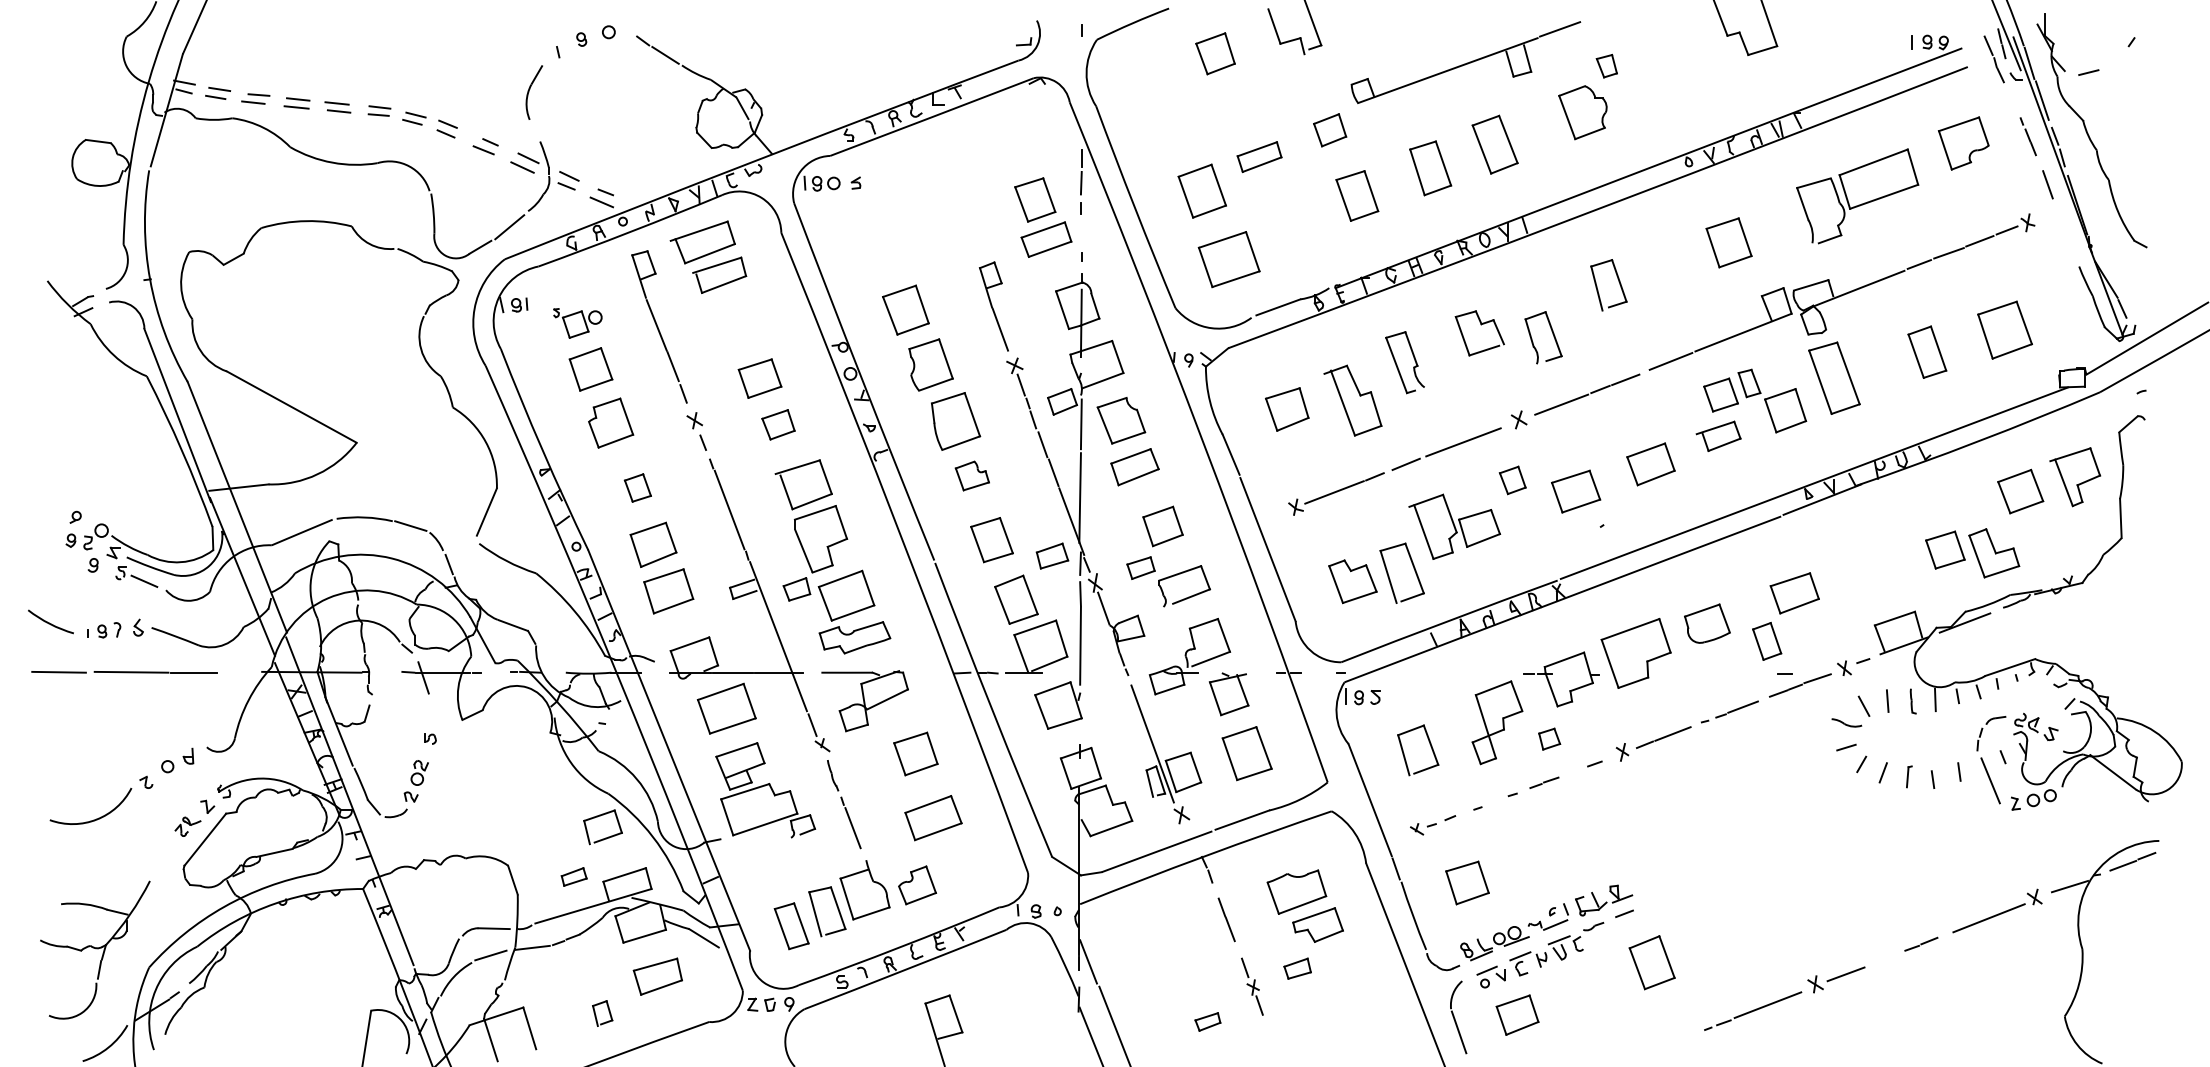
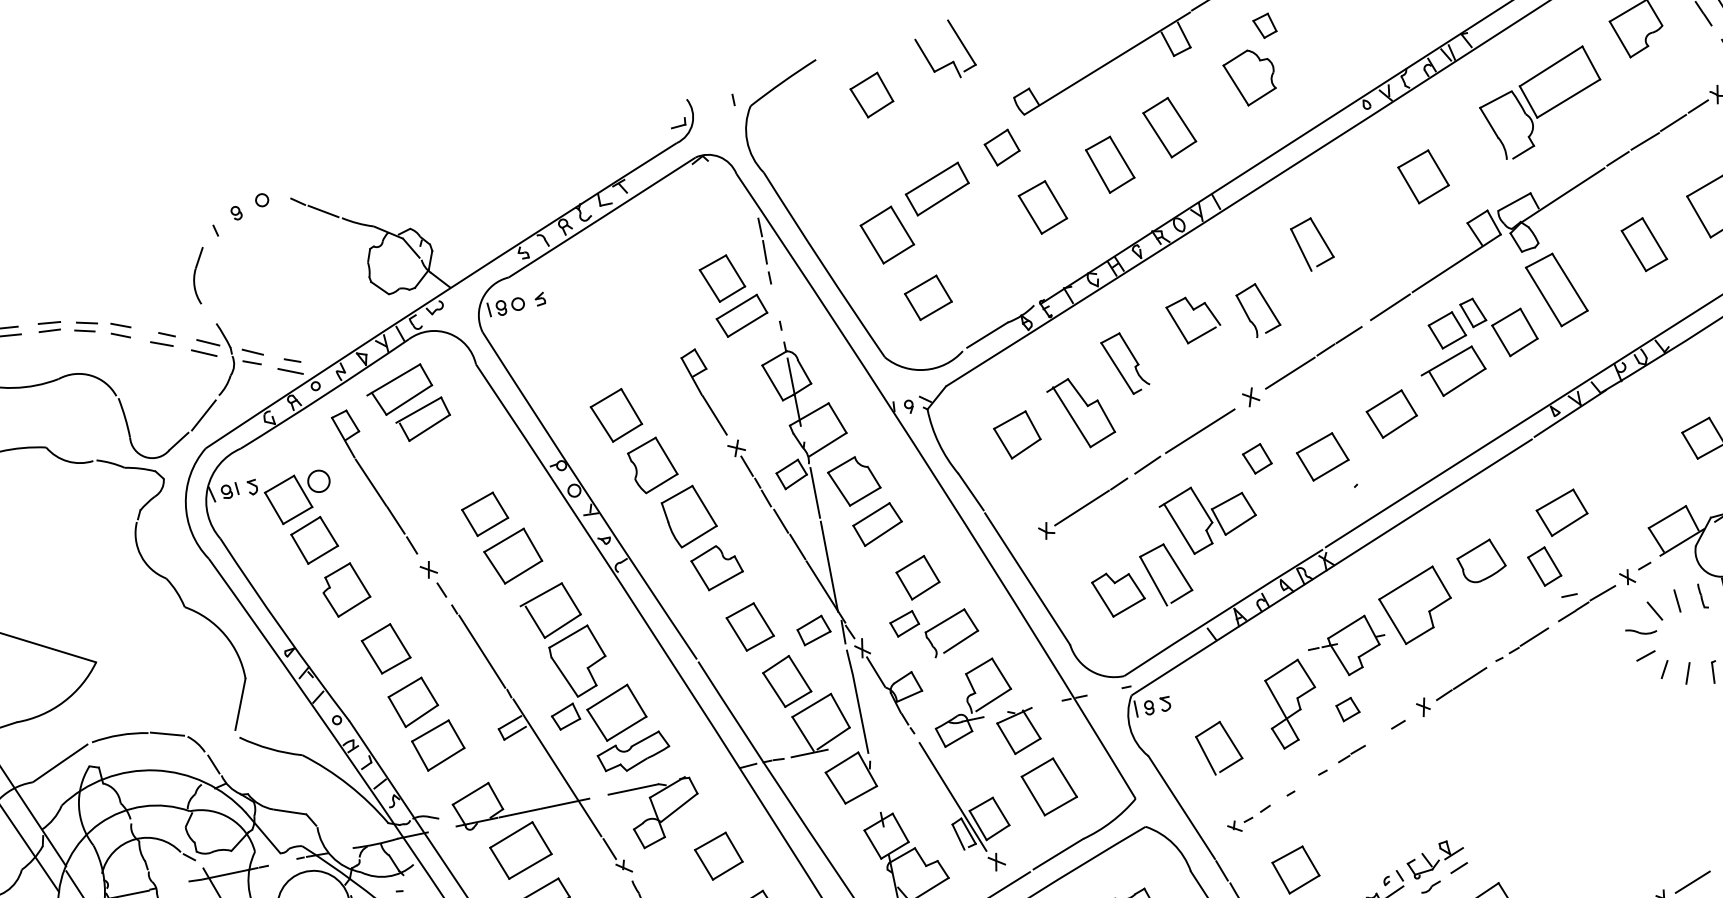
part: (1259, 156) -> (937, 188), size x1.43
part: (1228, 259) -> (927, 297), size x0.71
part: (577, 323) -> (291, 497), size x1.67
part: (778, 424) -> (513, 556), size x1.67
part: (1718, 436) -> (1453, 372), size x1.43
part: (972, 475) -> (717, 566), size x1.43
part: (637, 487) -> (385, 648), size x1.67

